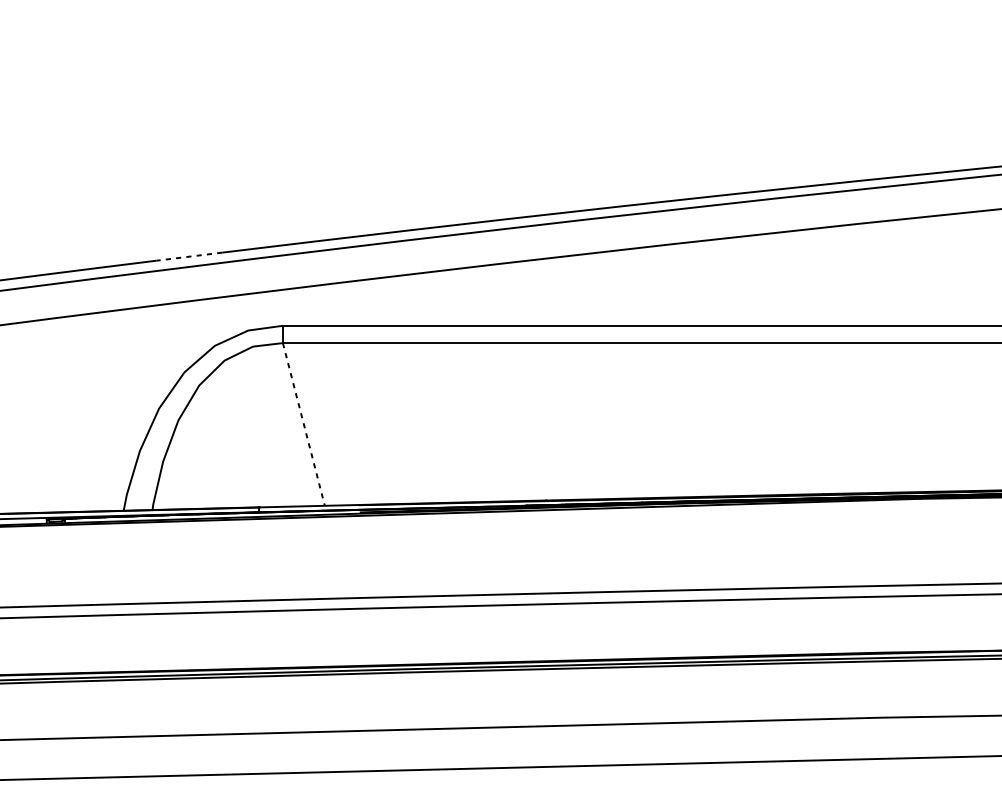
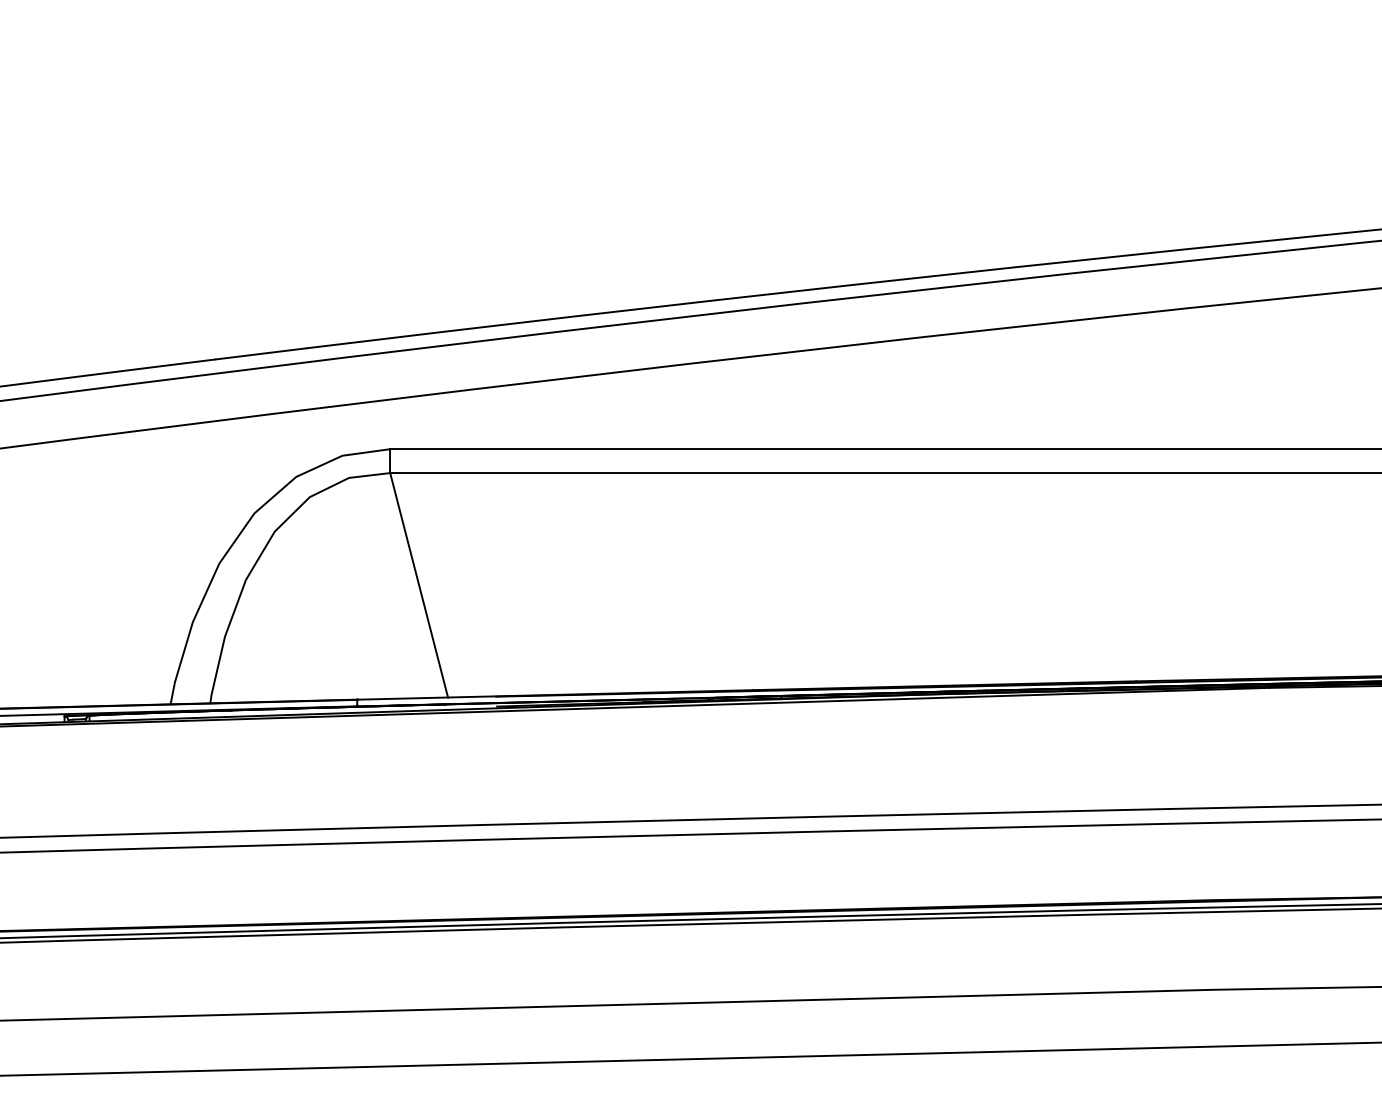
line: (189, 256) -> (261, 353), dashed -> solid
line: (304, 424) -> (419, 585), dashed -> solid

